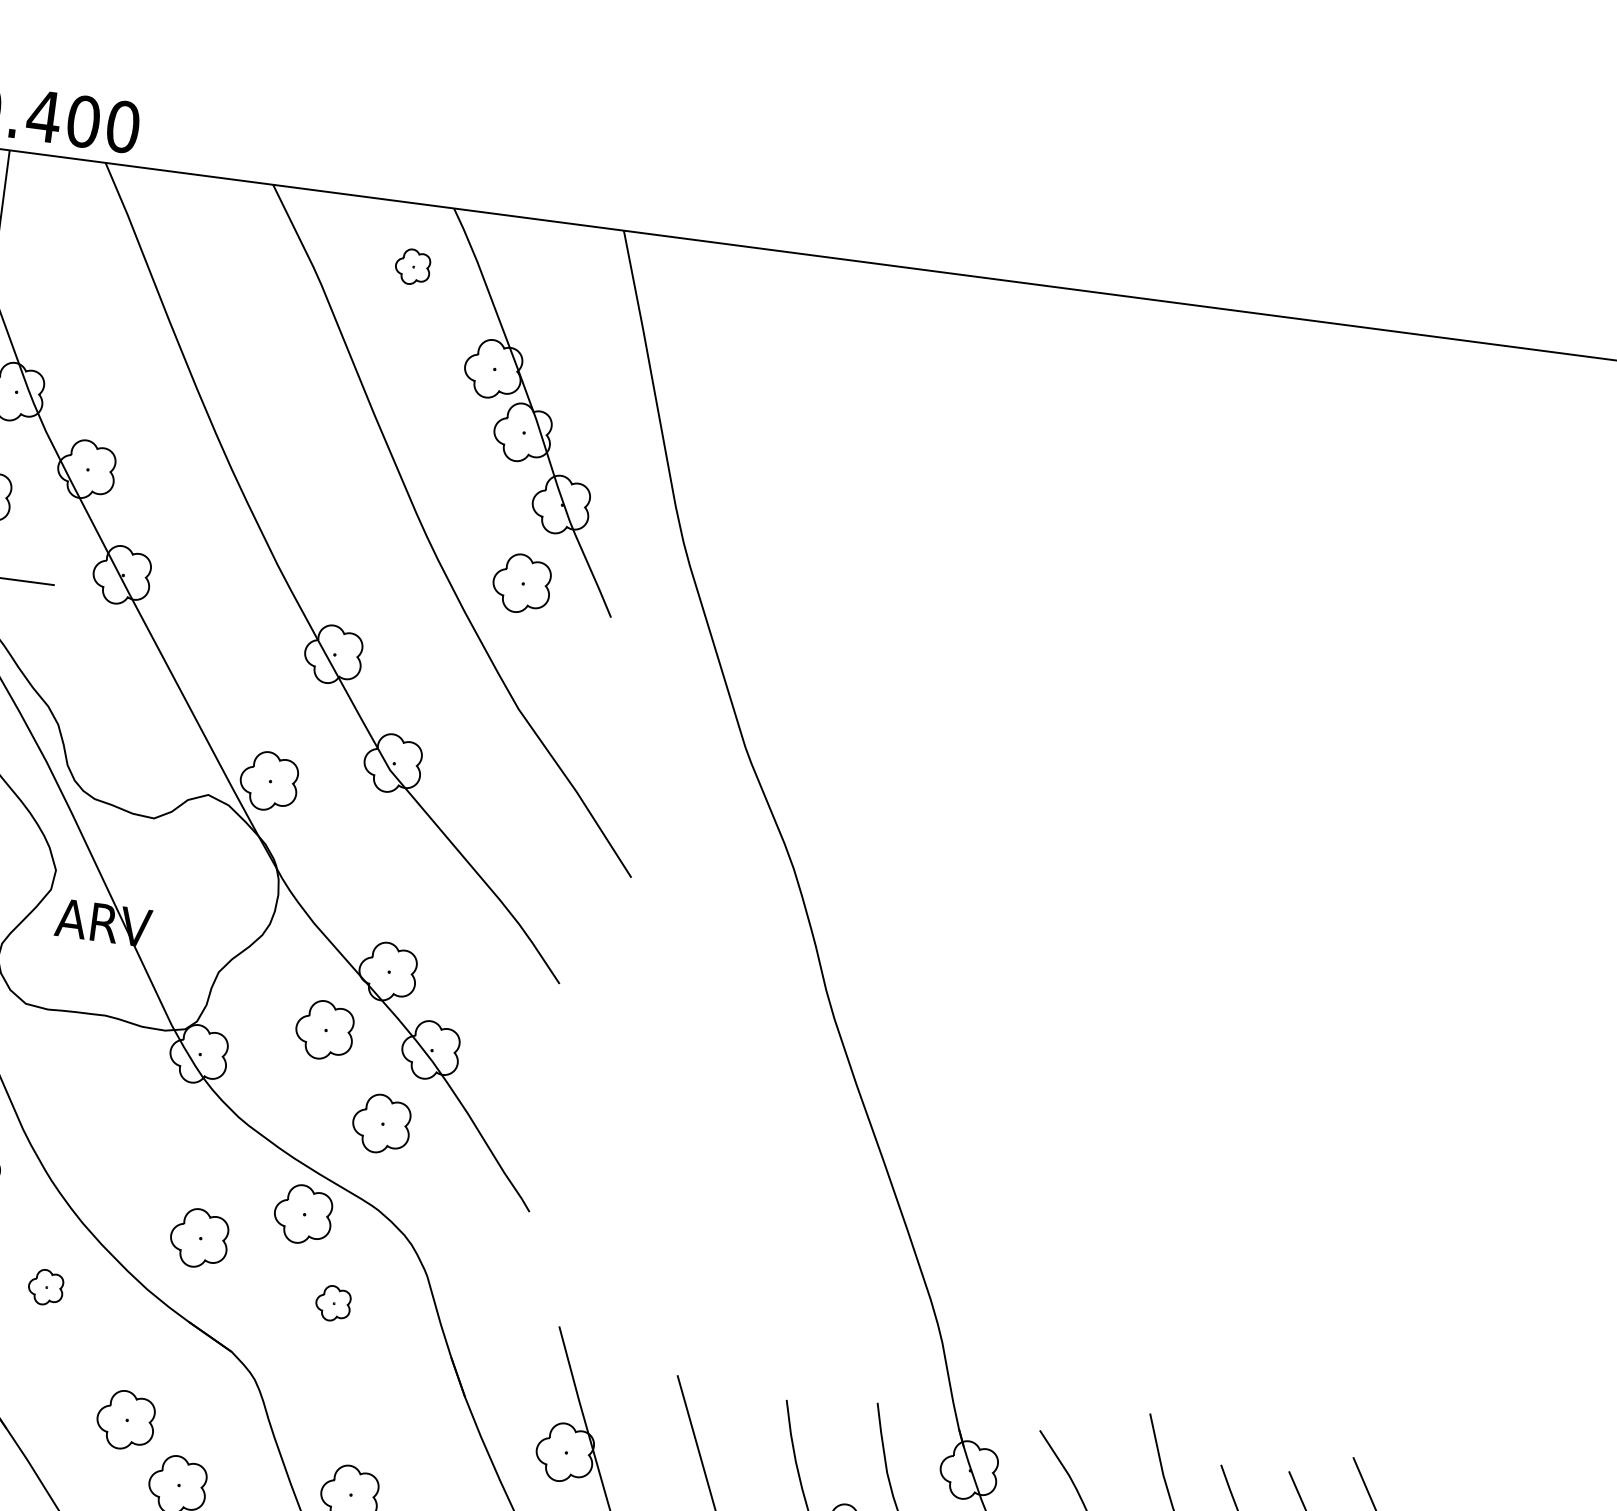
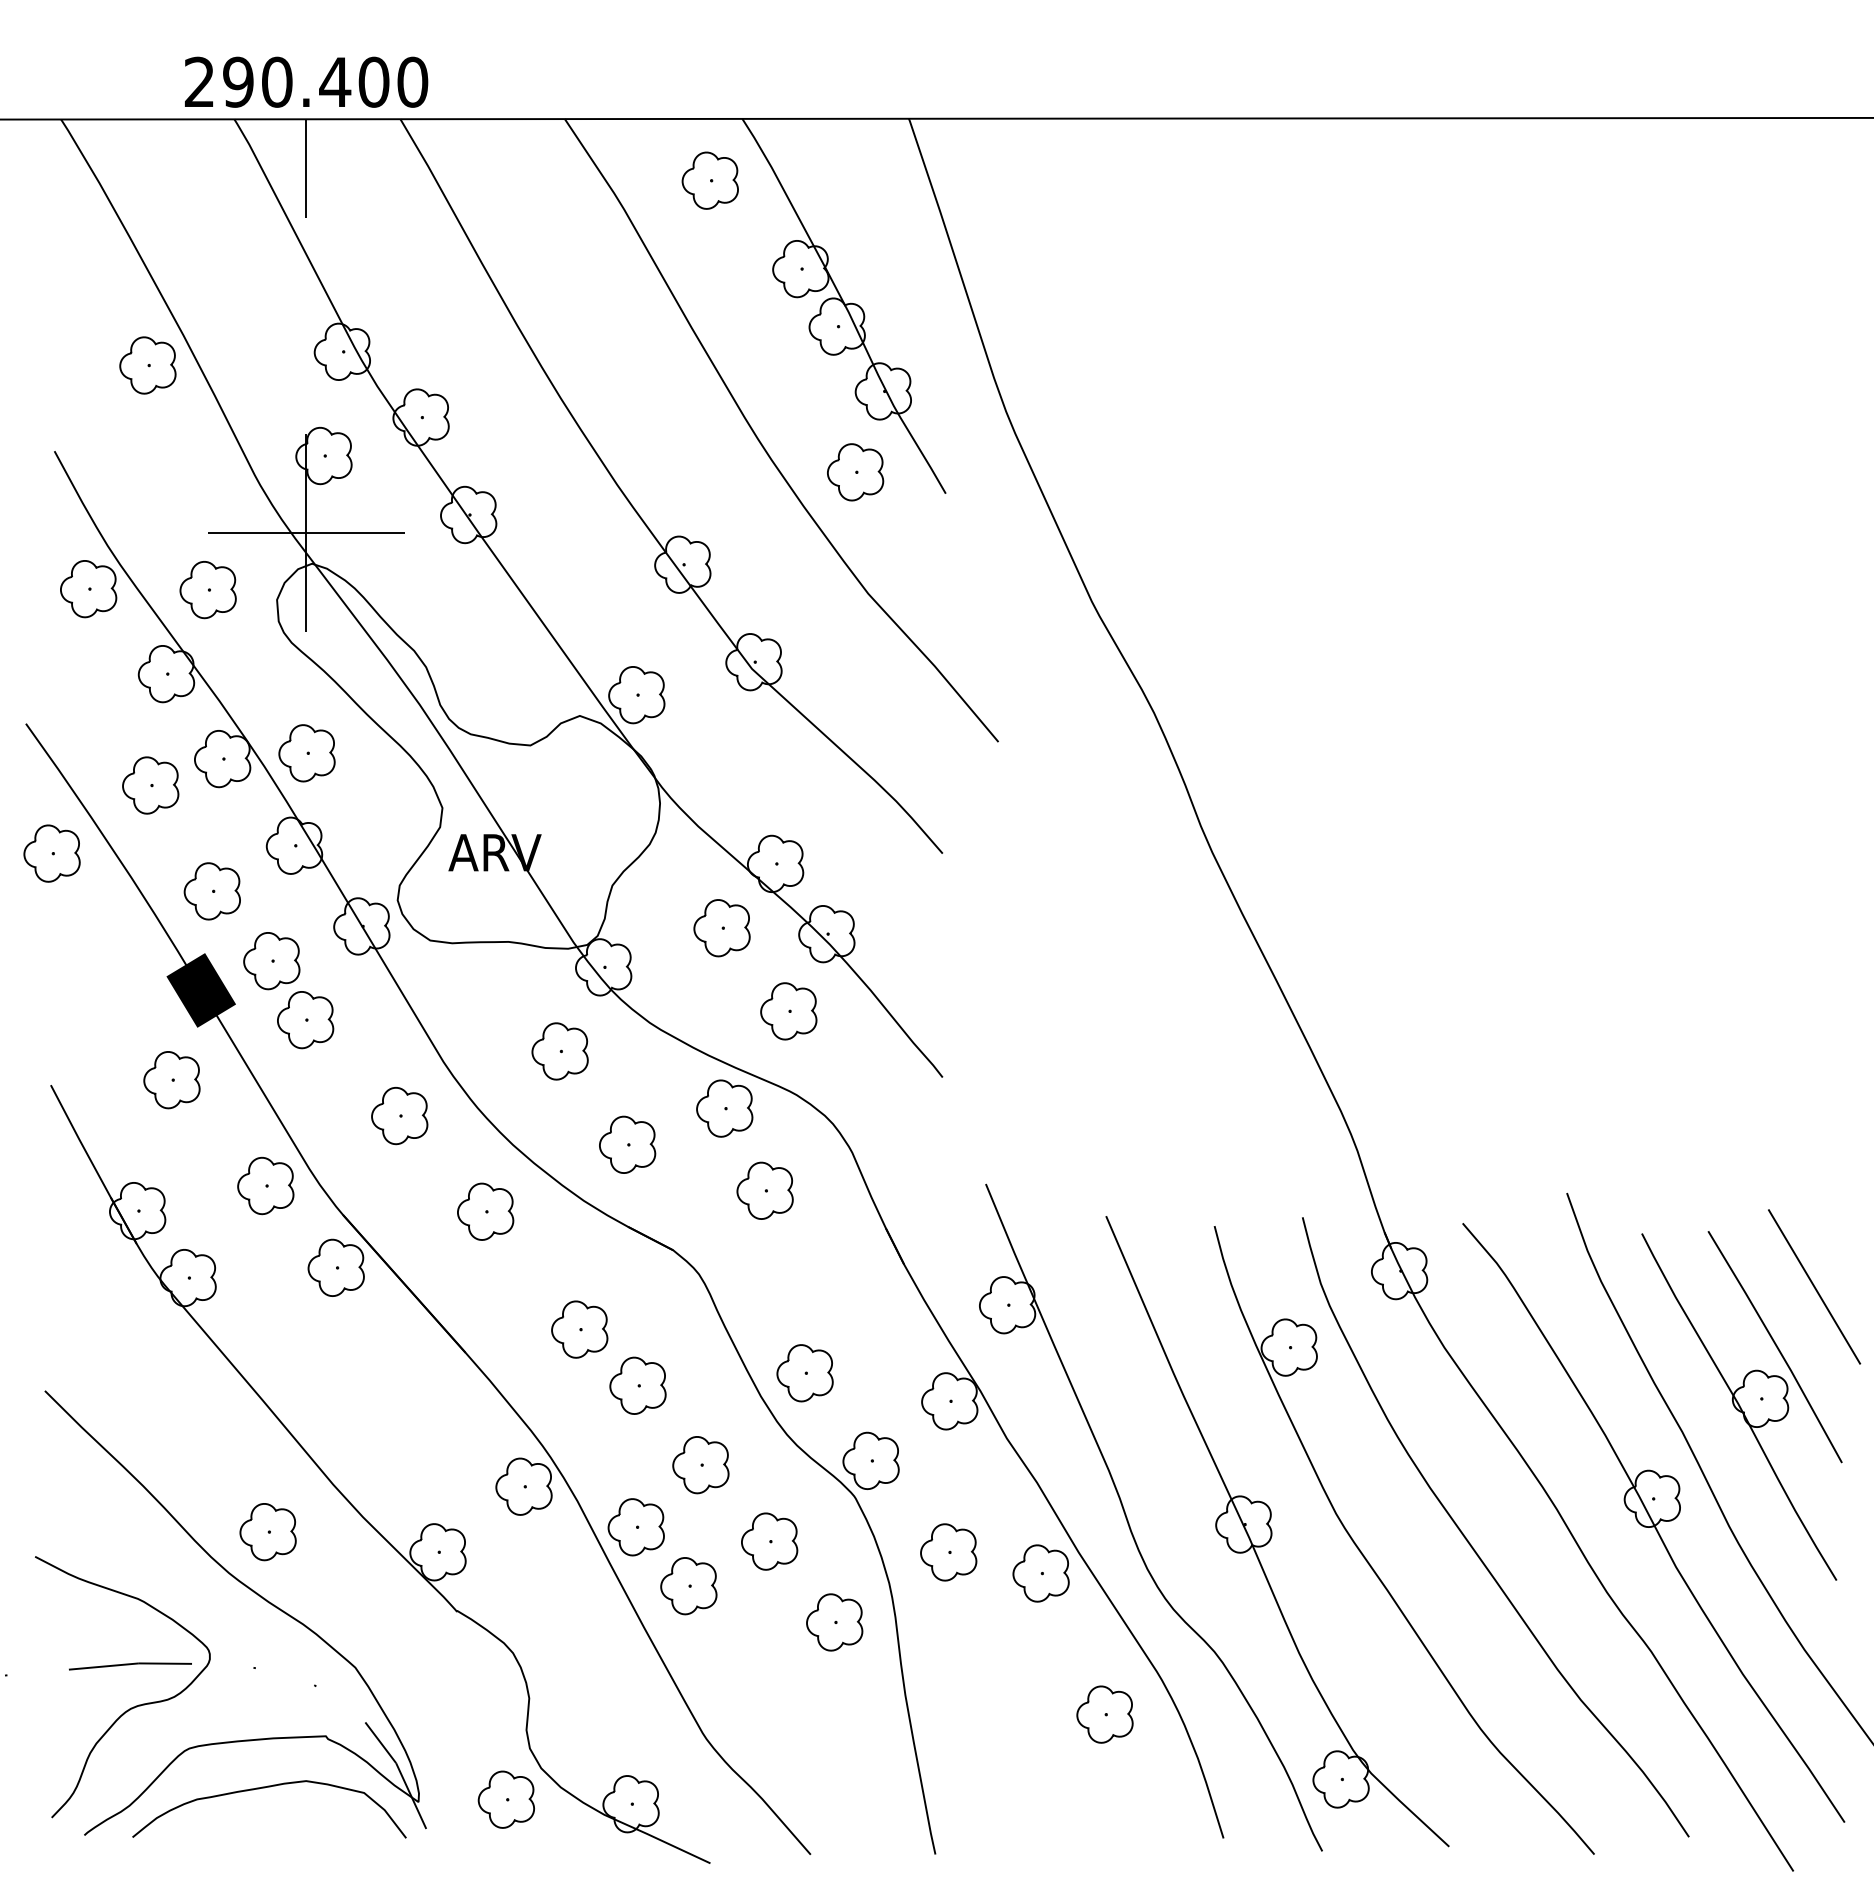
part: (412, 266) -> (709, 180), size x1.67
part: (142, 1134) -> (559, 1051), added
part: (45, 1287) -> (485, 1211), size x1.67
part: (332, 1303) -> (764, 1190), size x1.67

